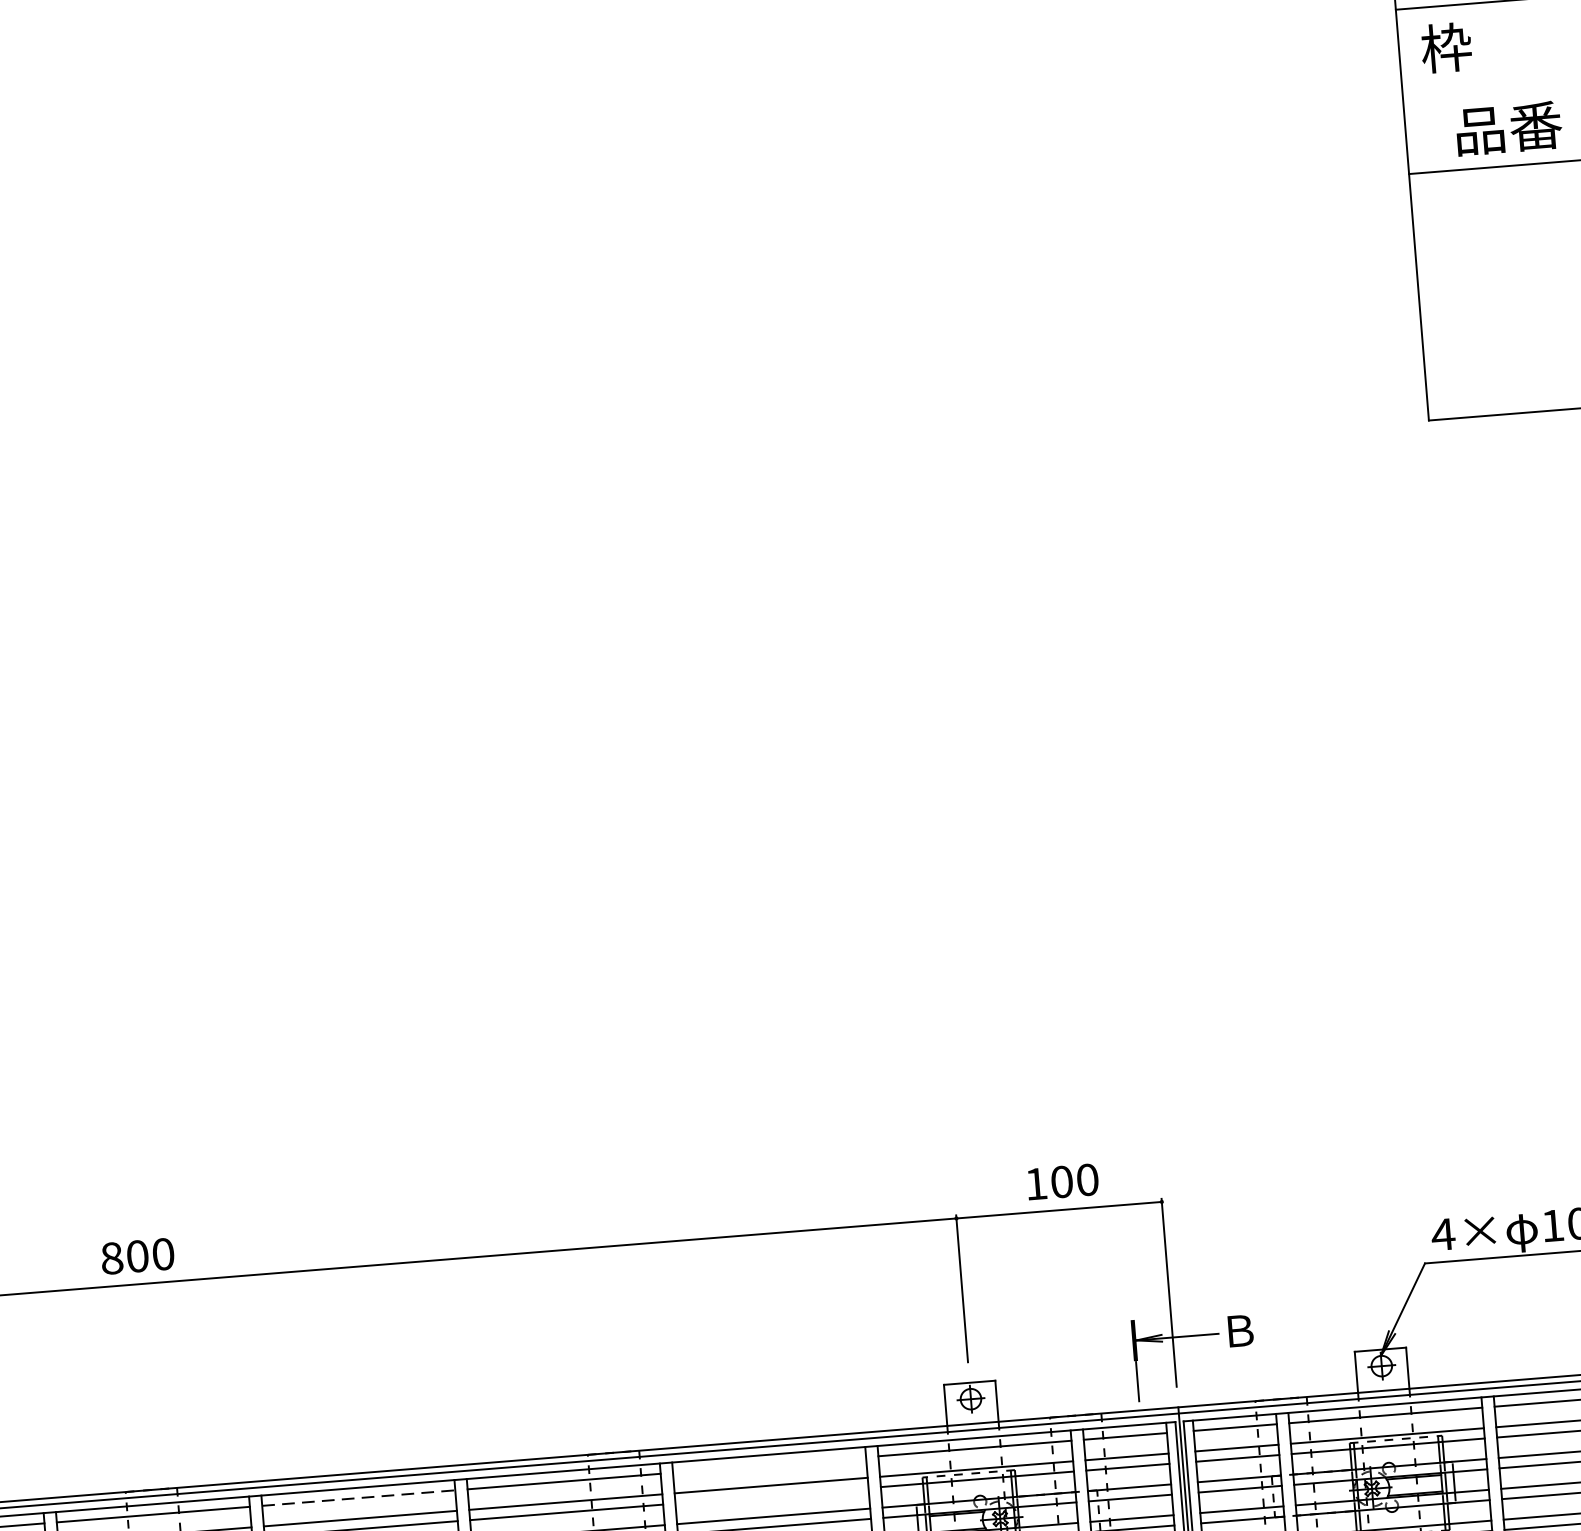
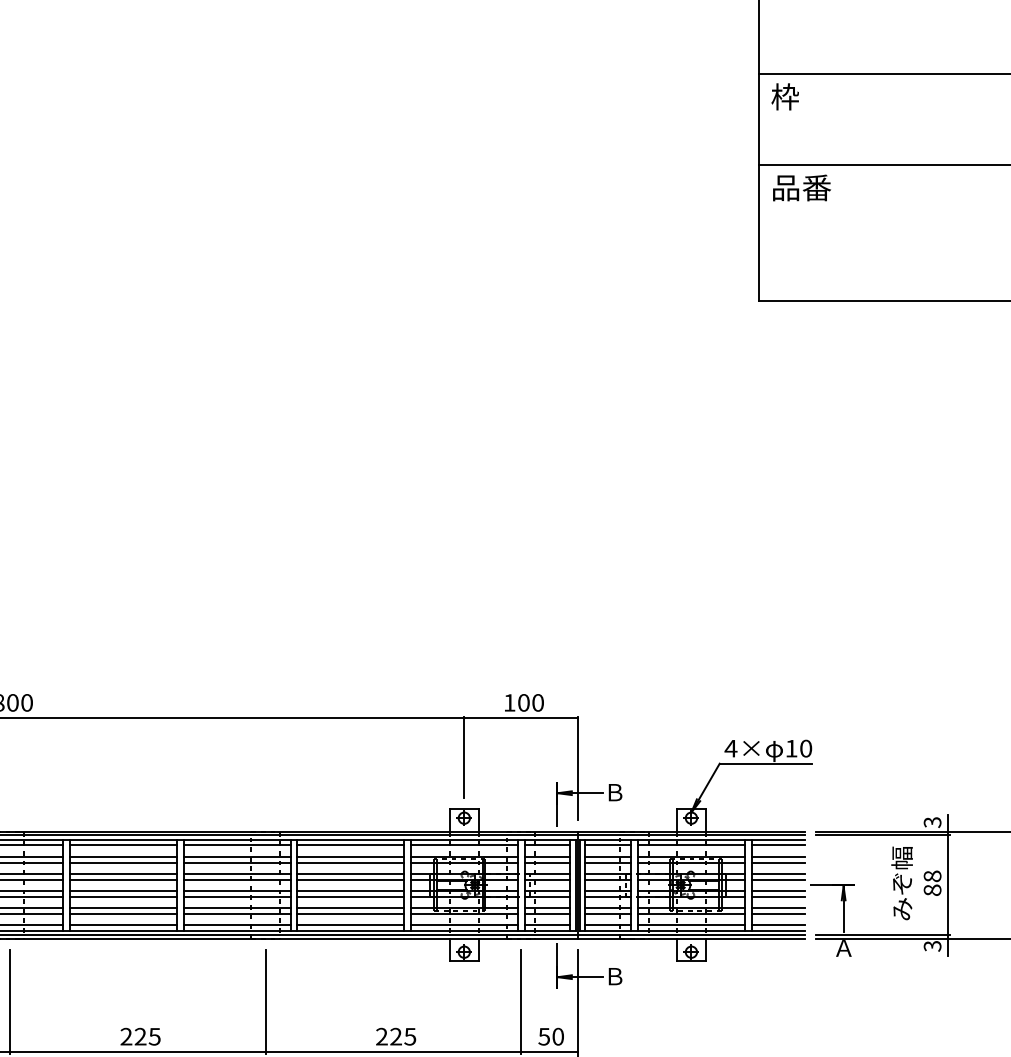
text: (1509, 127) -> (802, 187), moved
line: (769, 1465) -> (350, 845), added
line: (771, 1495) -> (350, 862), added
line: (360, 1498) -> (124, 845), dashed -> solid

